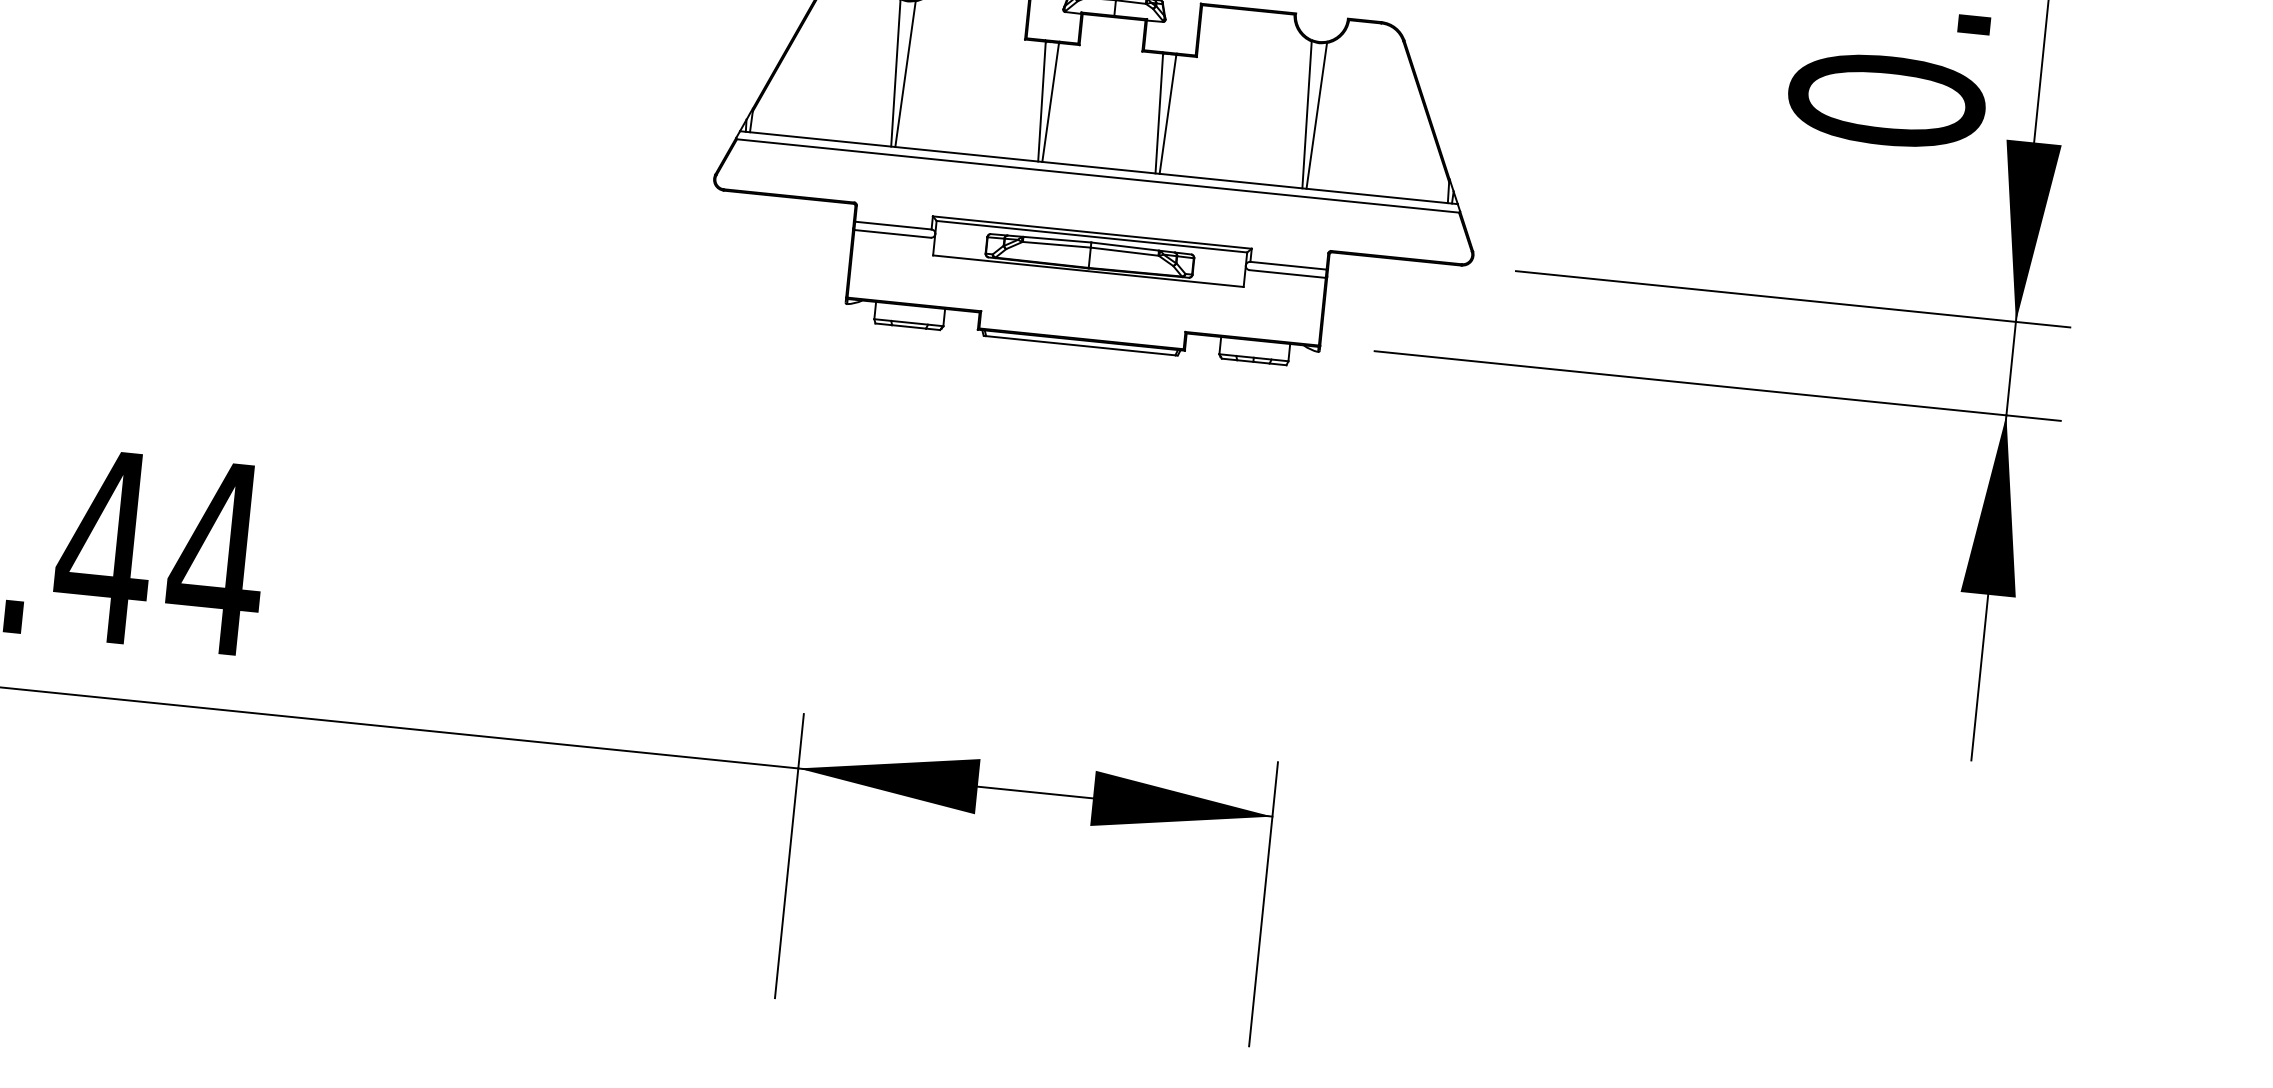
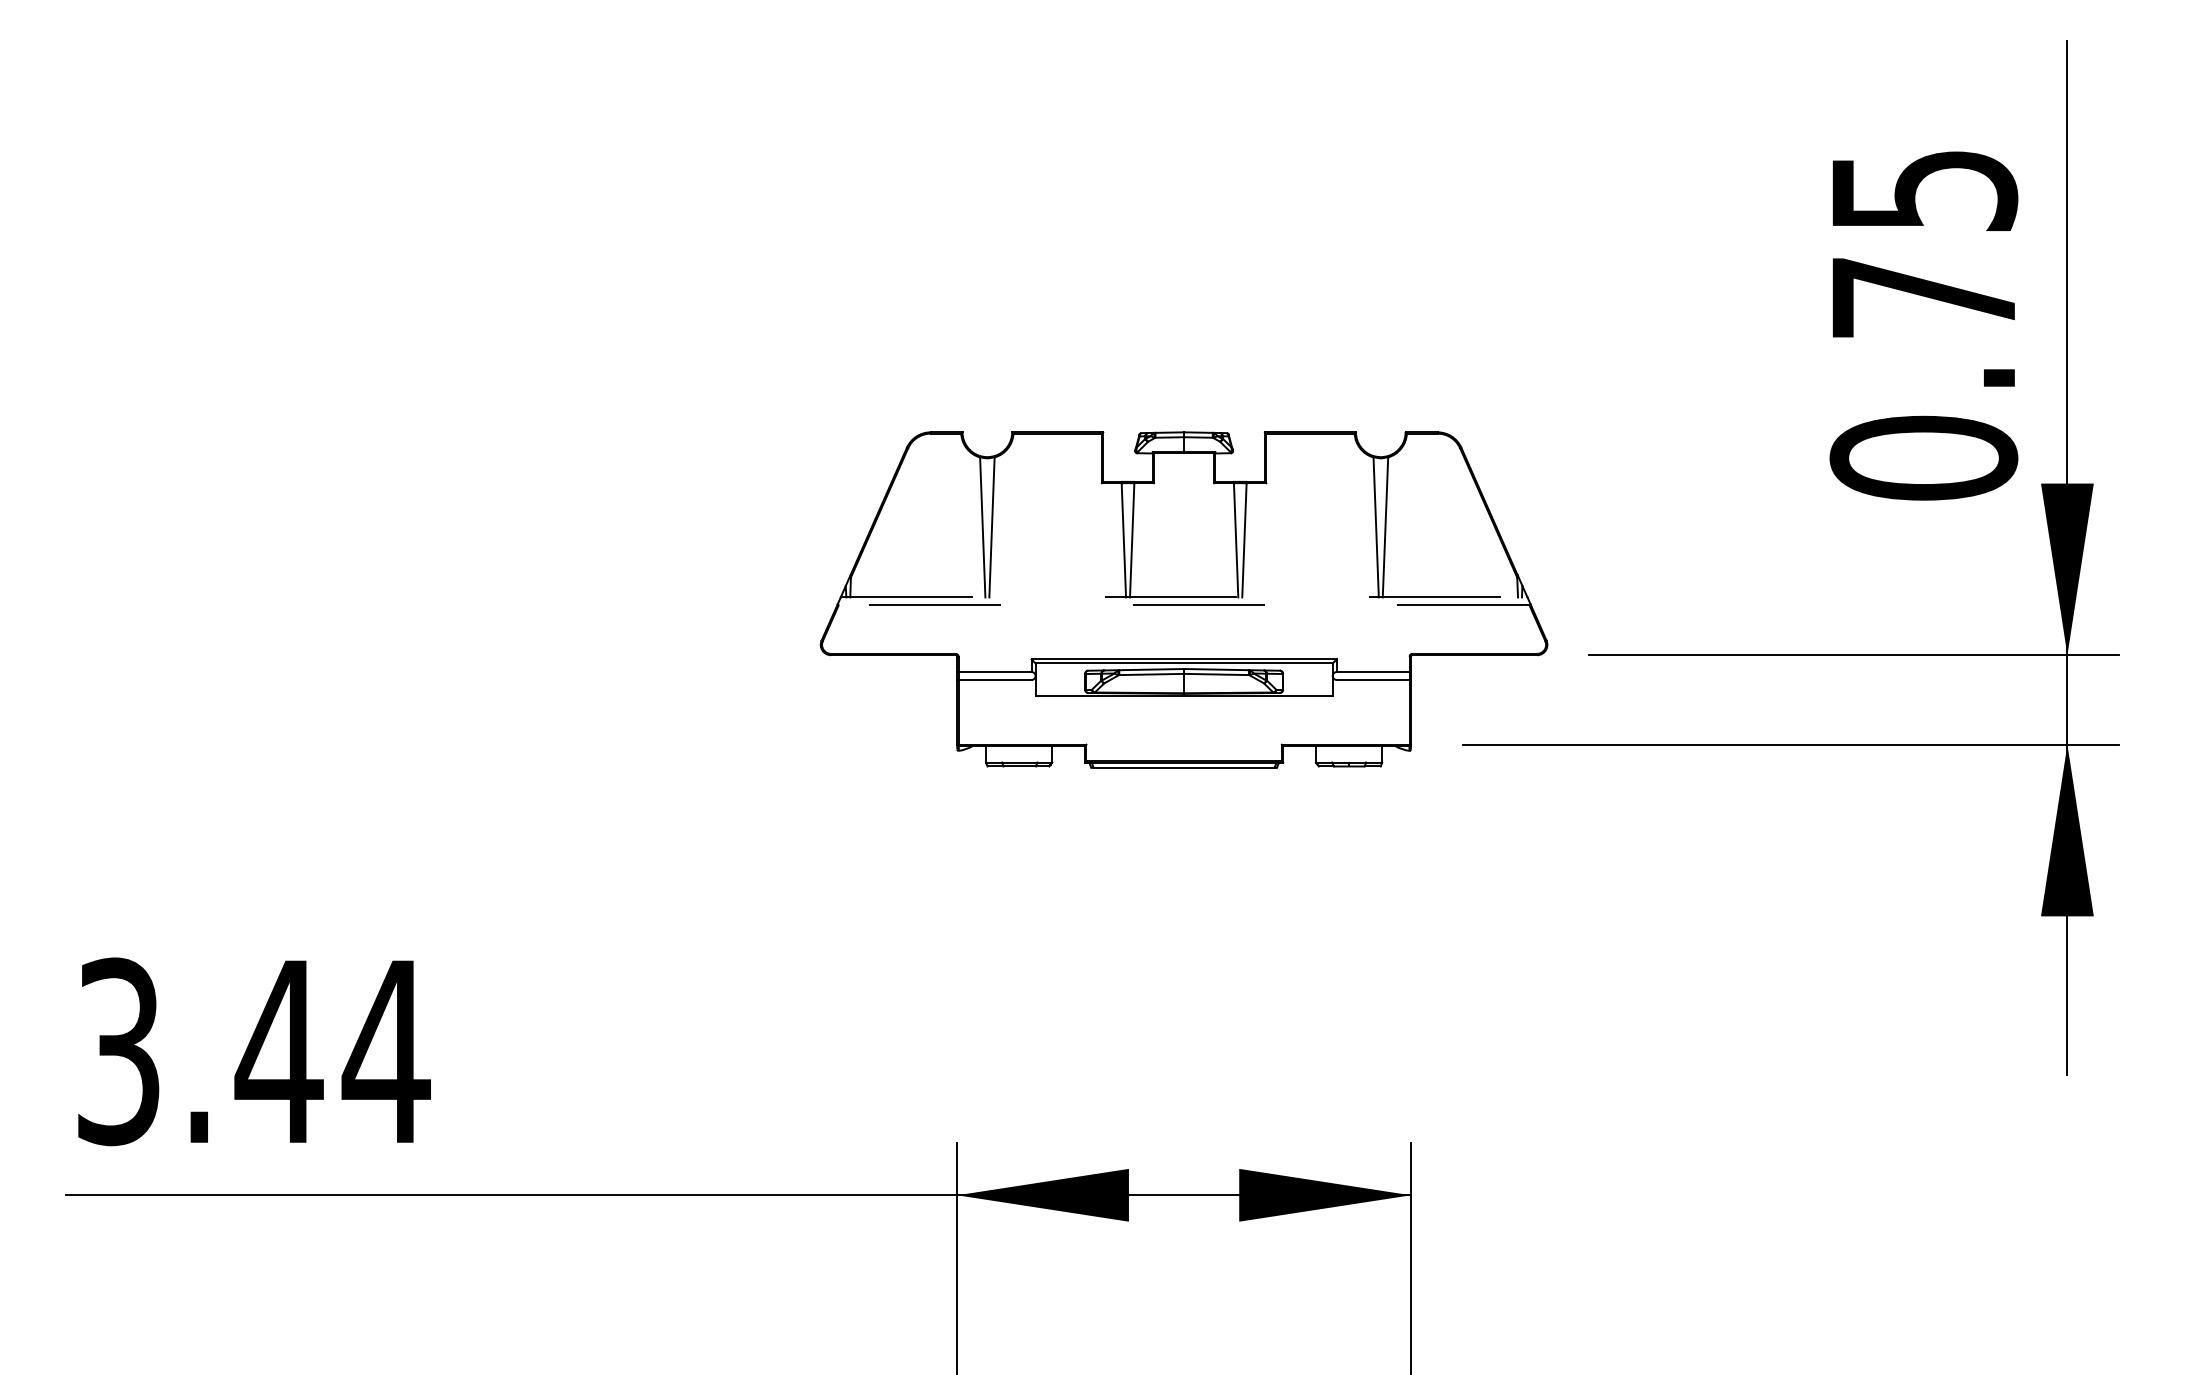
line: (1099, 167) -> (1184, 597), solid -> dashed
line: (1097, 176) -> (1183, 605), solid -> dashed

